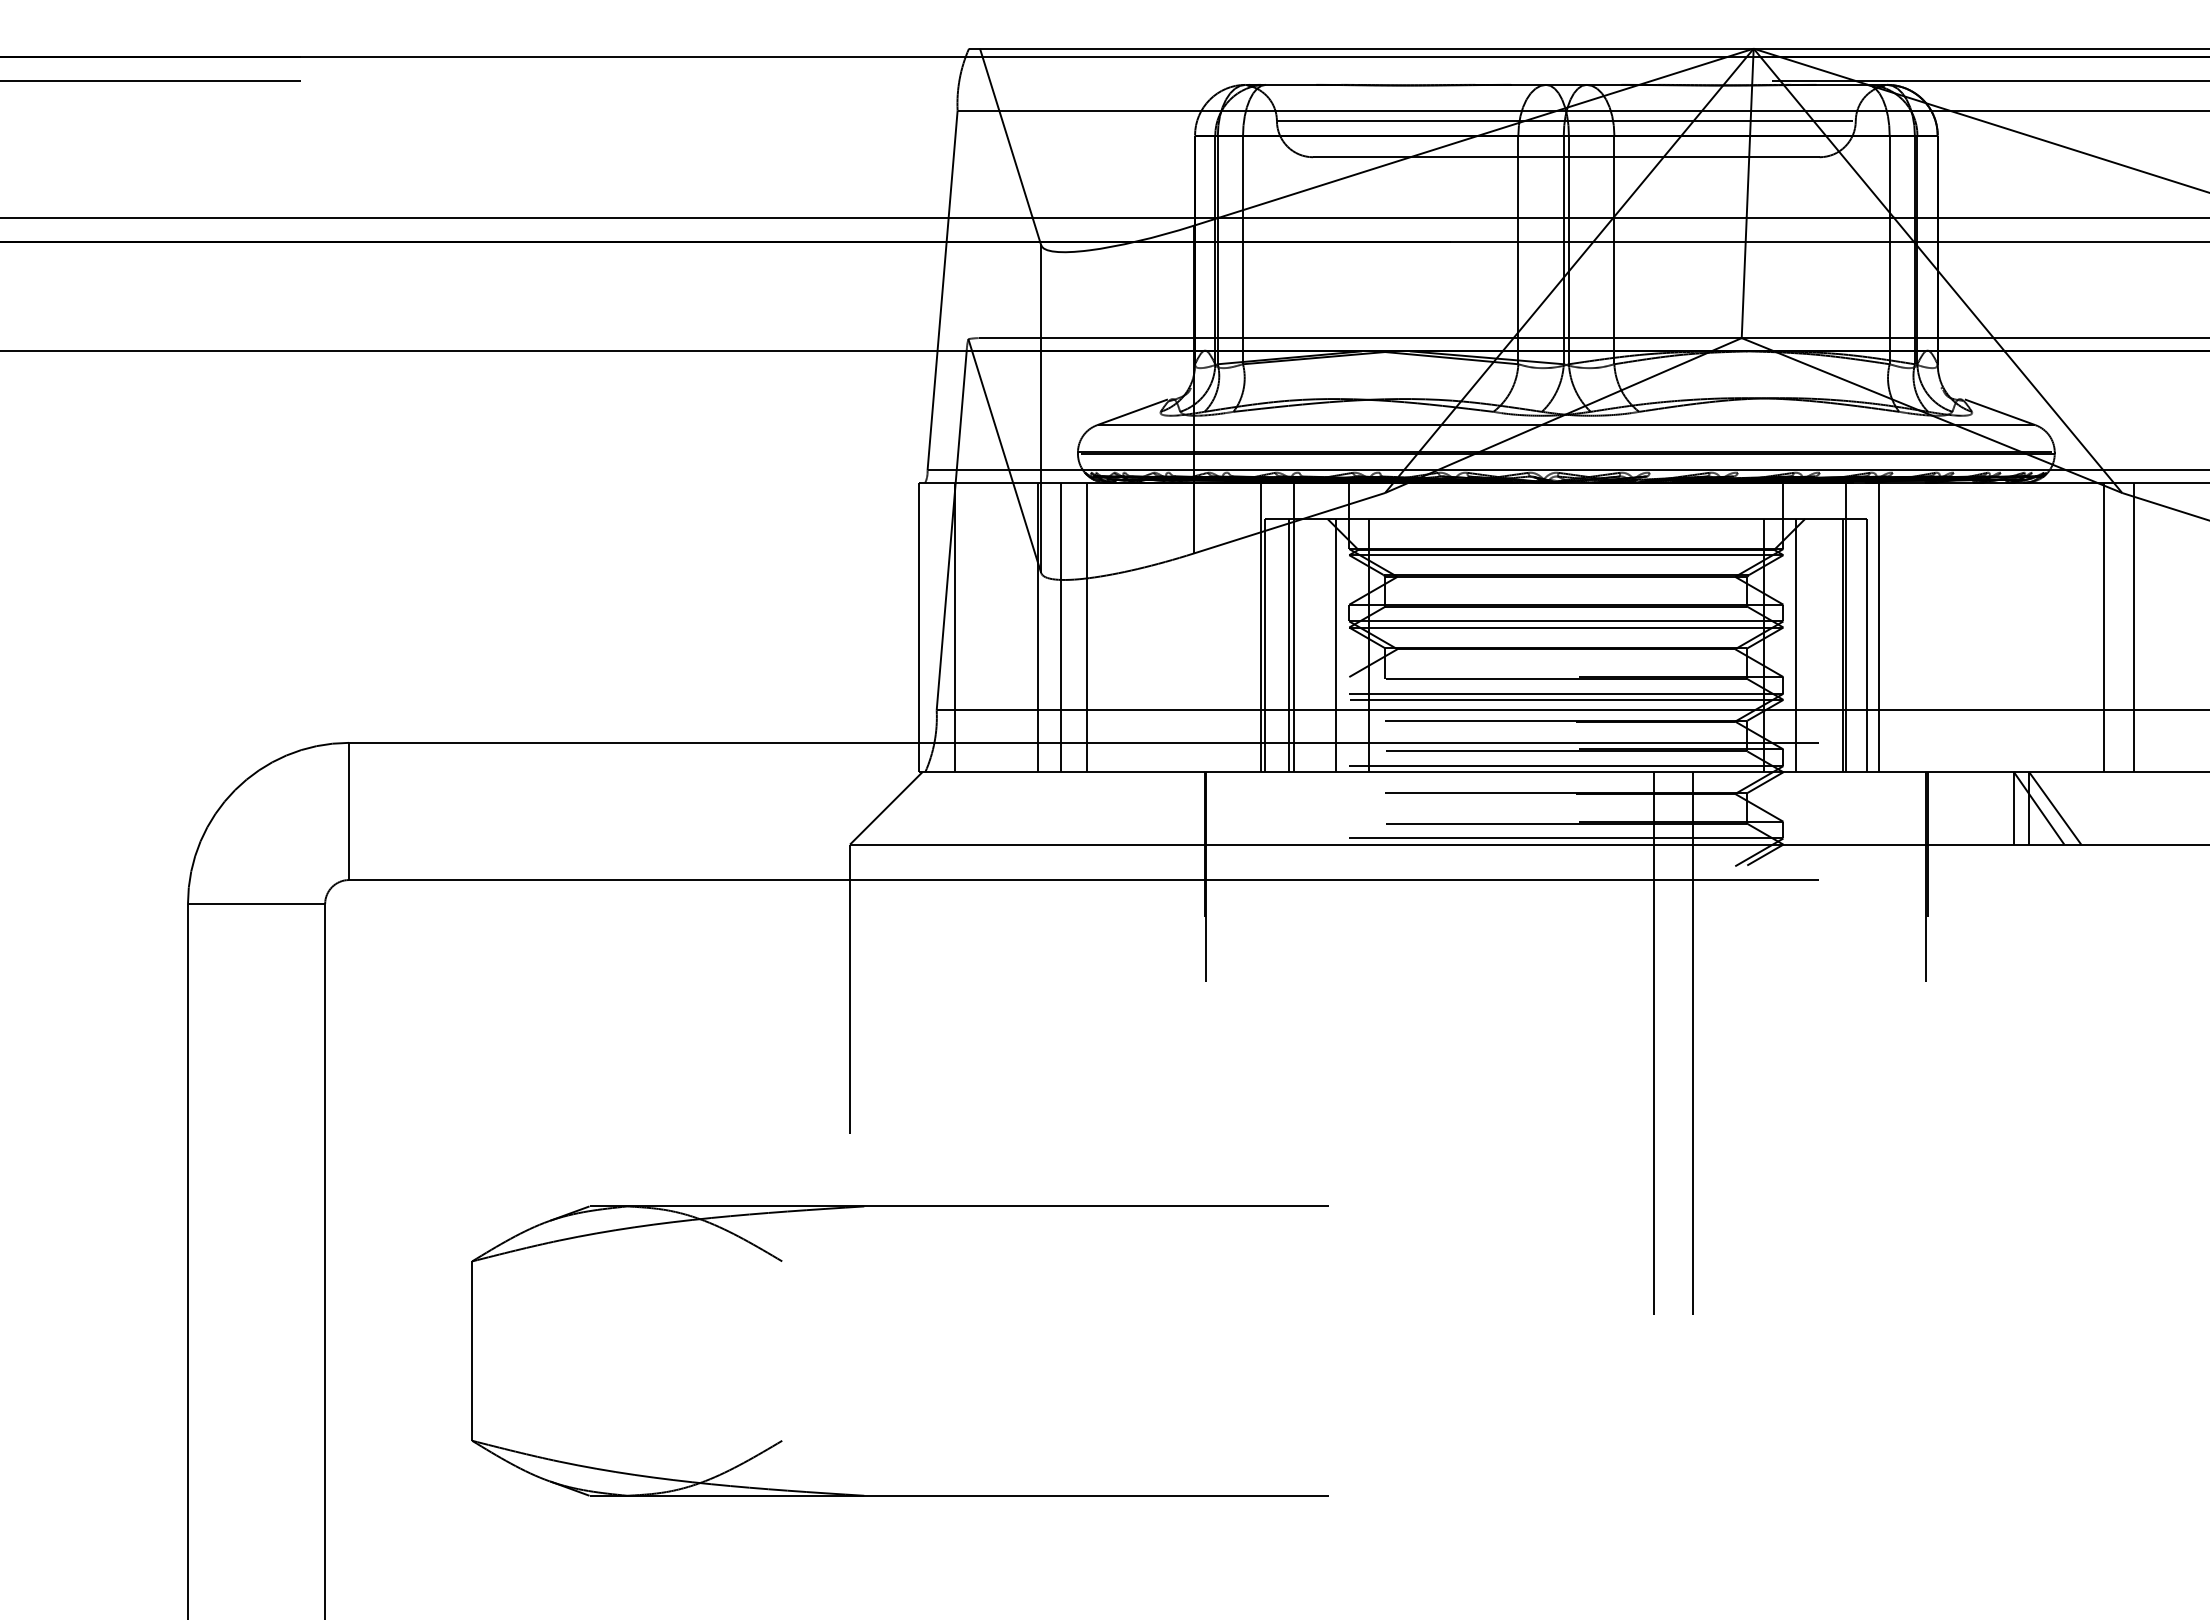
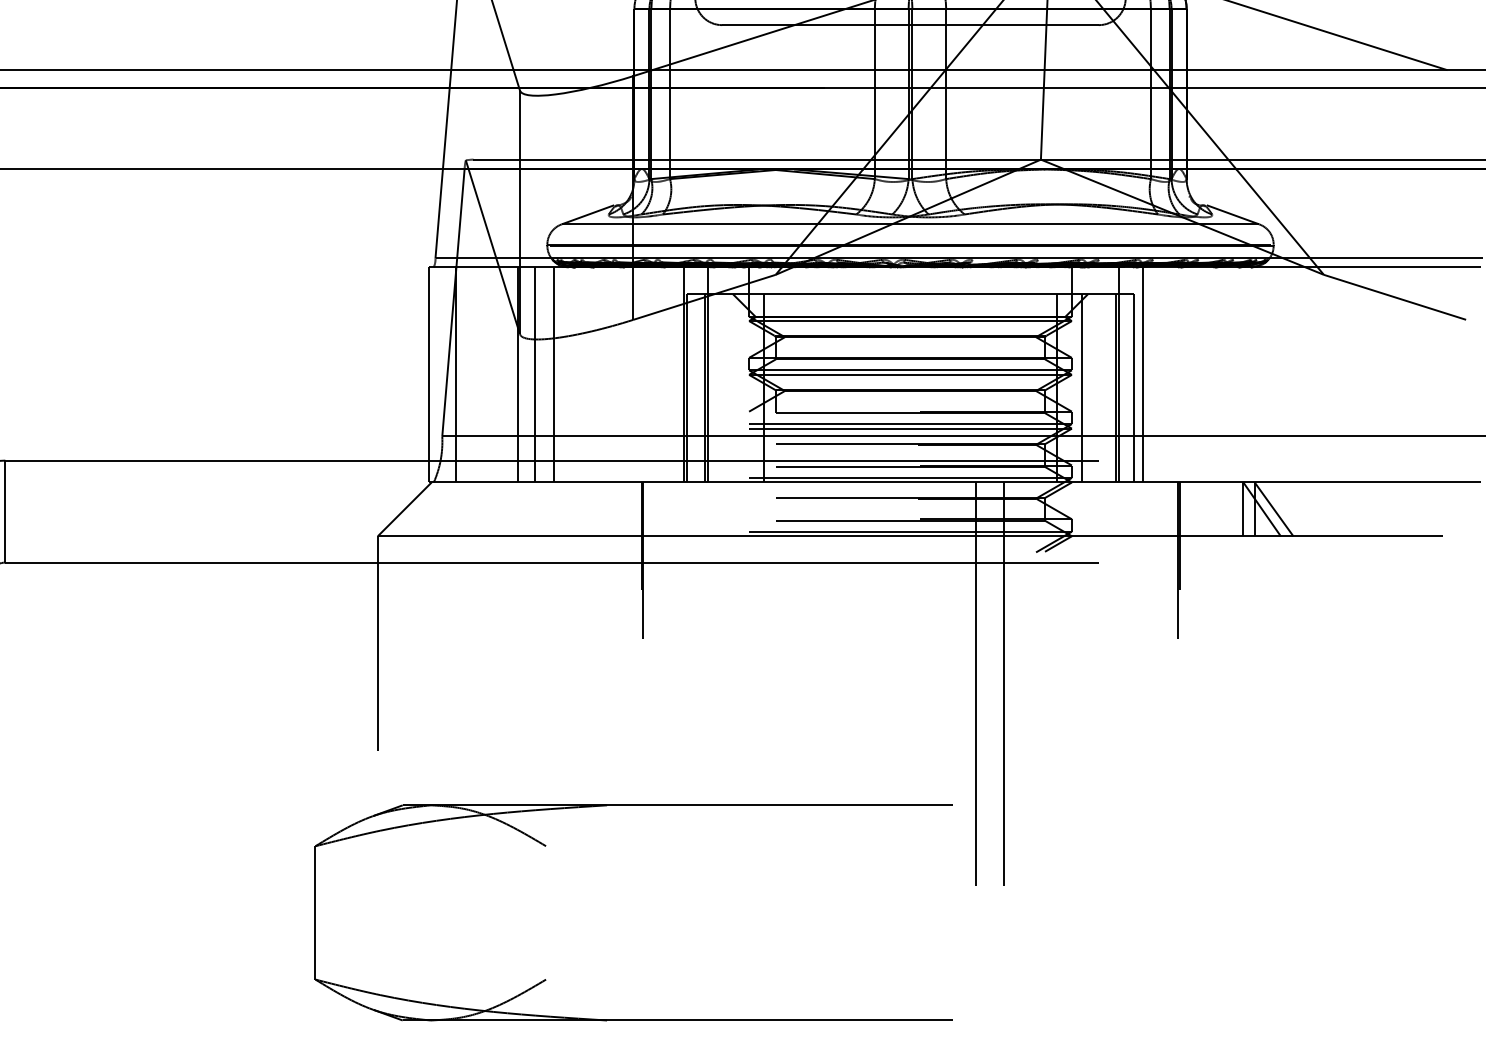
line: (2103, 627) -> (1309, 374), removed
line: (2133, 627) -> (1332, 374), removed
line: (1336, 645) -> (739, 388), removed
part: (899, 1206) -> (633, 805), moved

